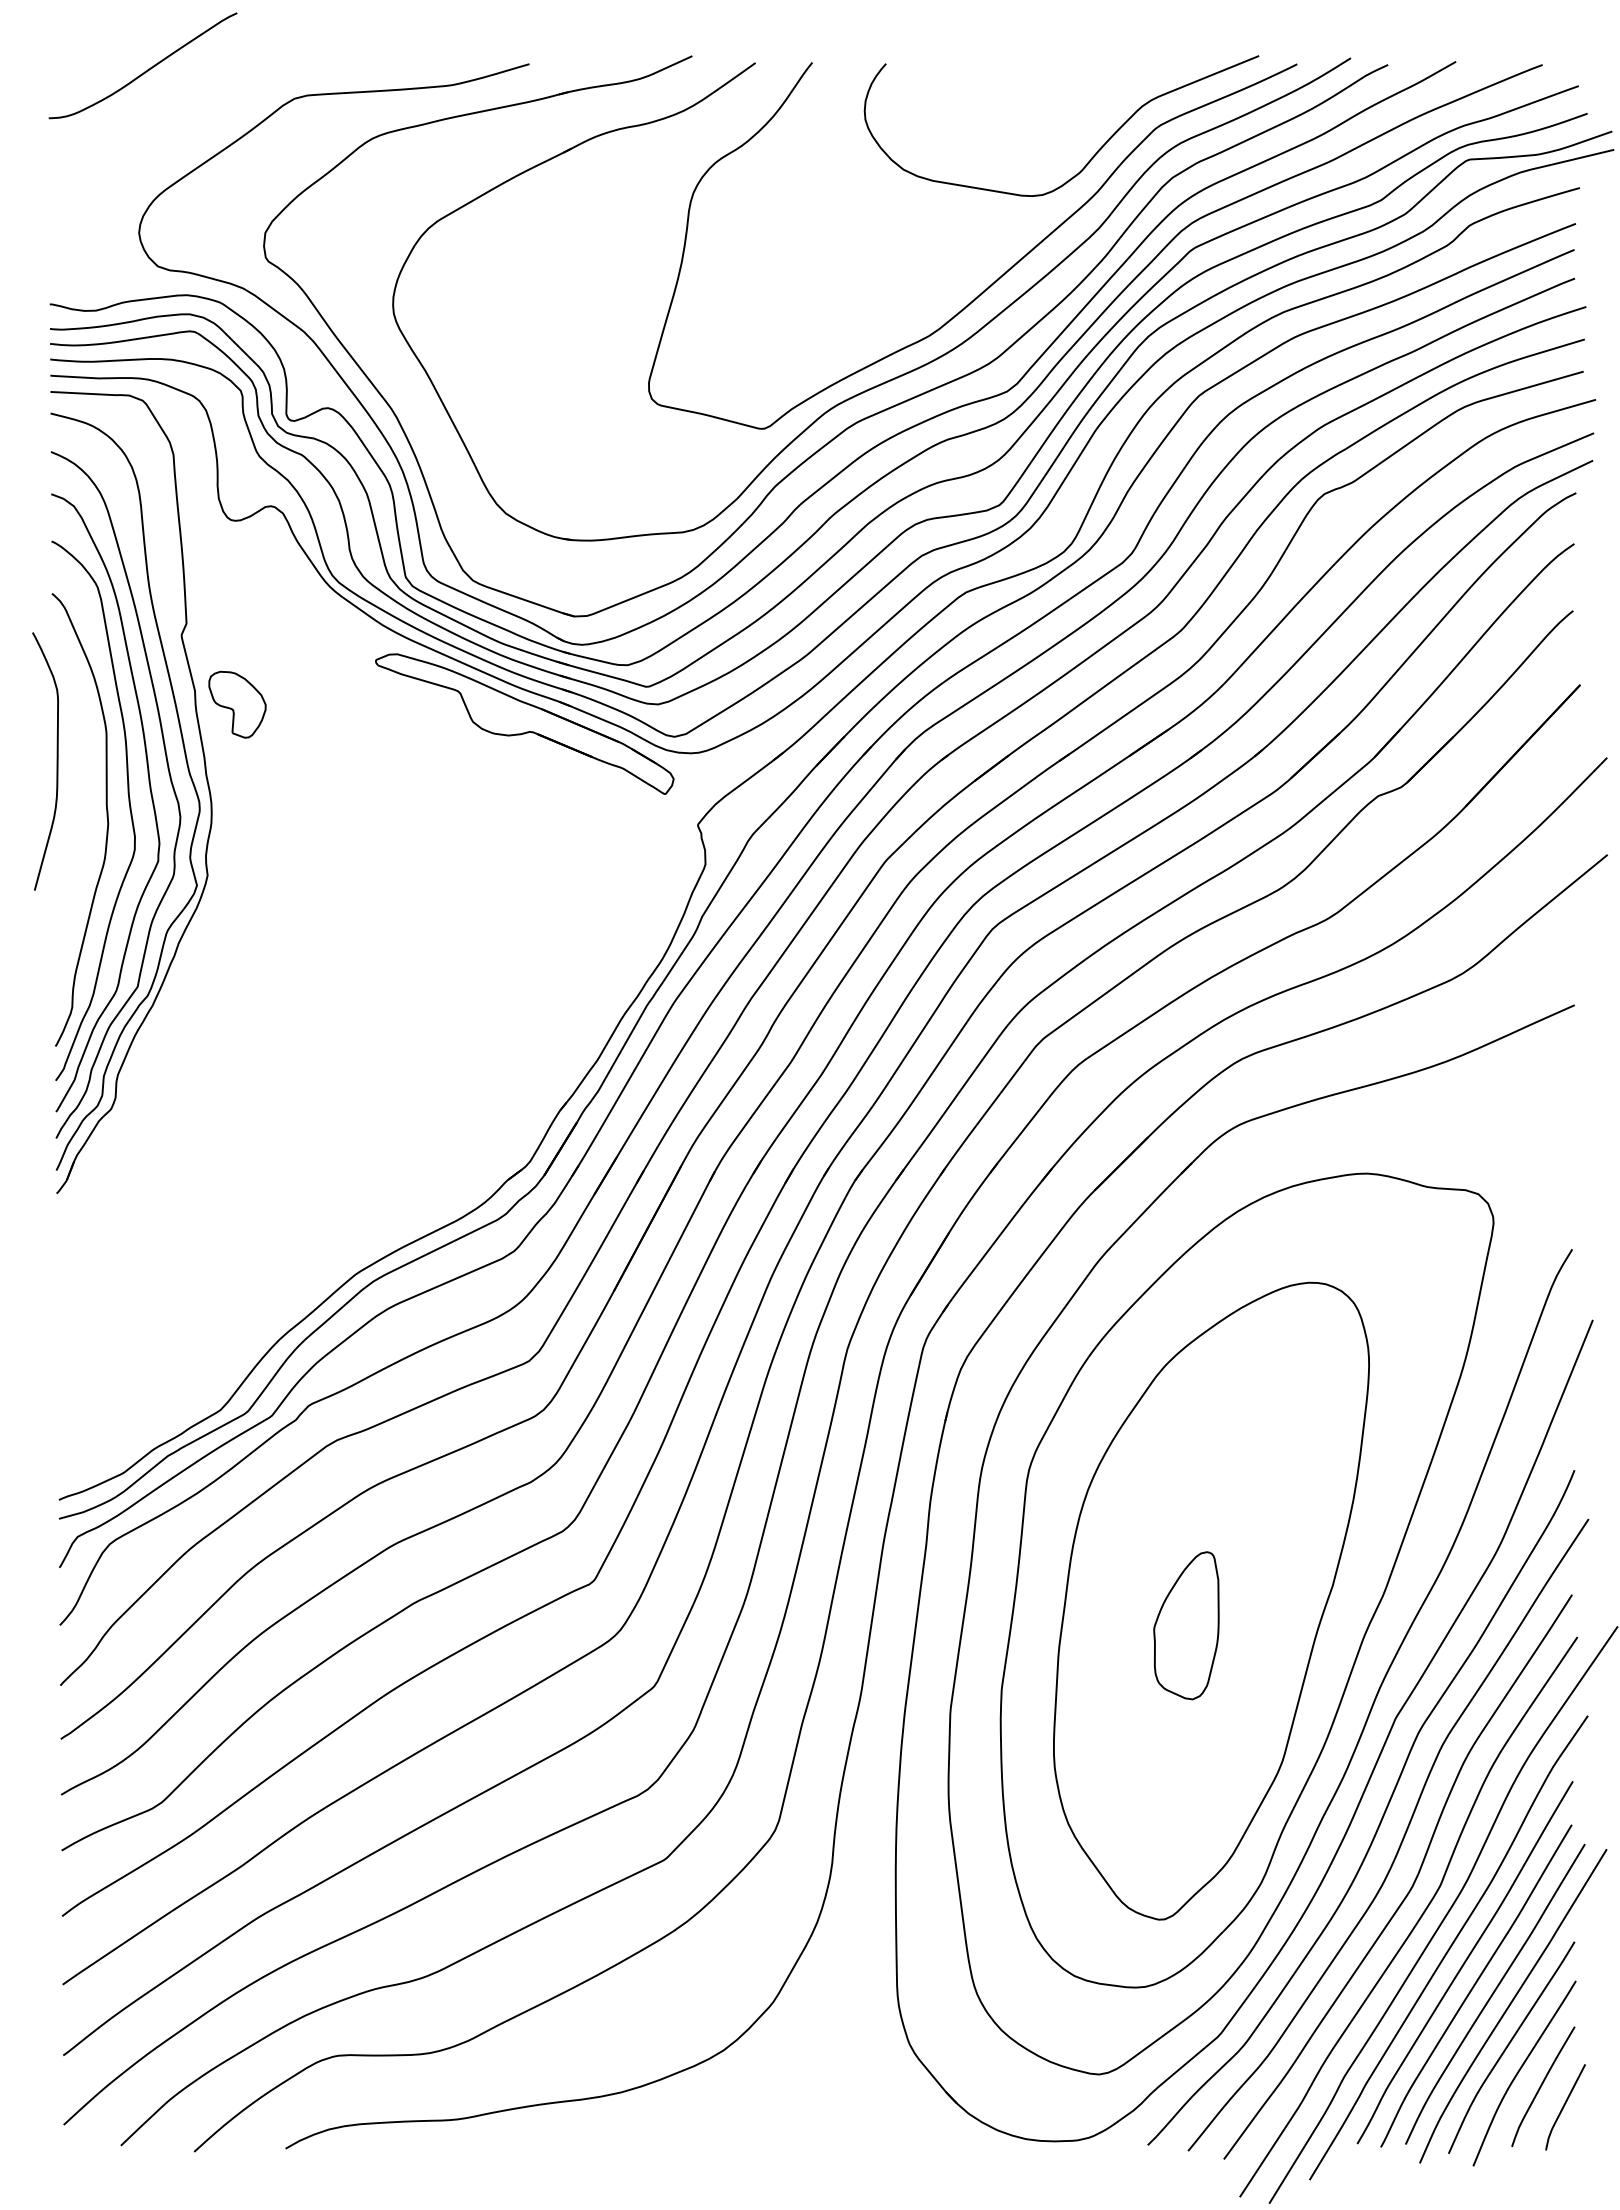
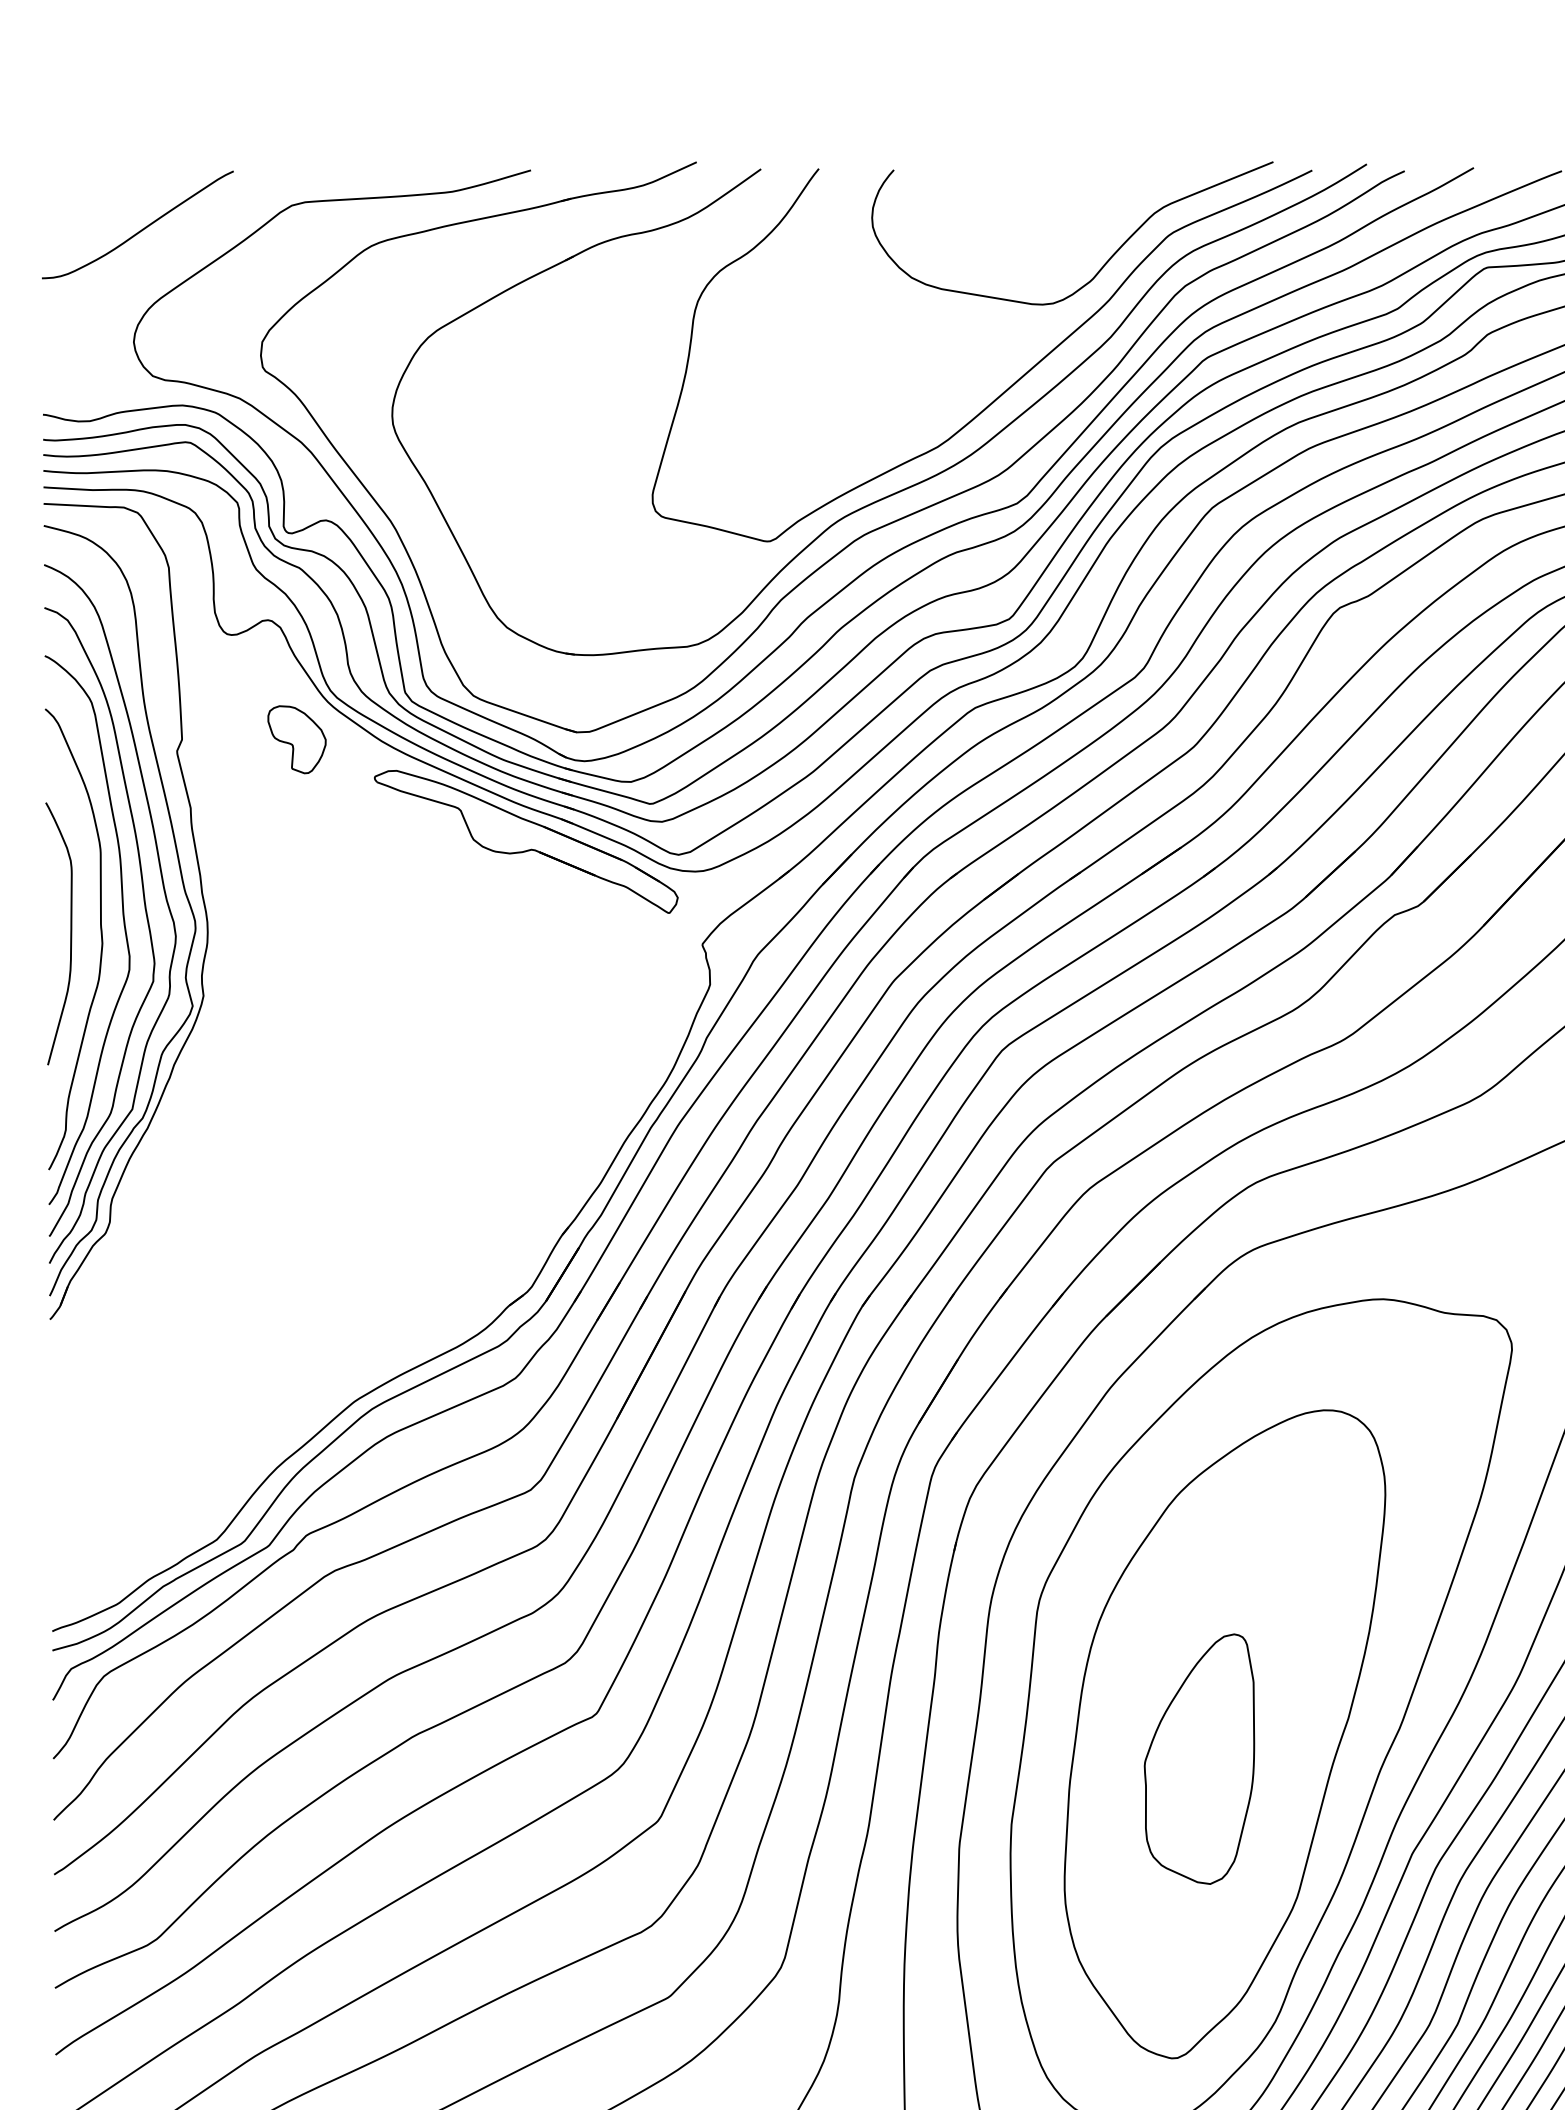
curve: (144, 71) -> (139, 230), moved
part: (237, 704) -> (297, 739), moved
curve: (56, 761) -> (70, 933), moved
part: (1186, 1625) -> (1199, 1759), size x1.67

